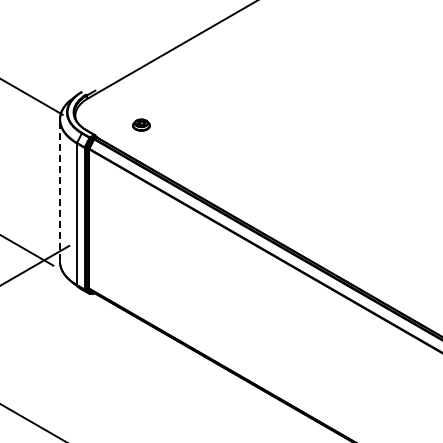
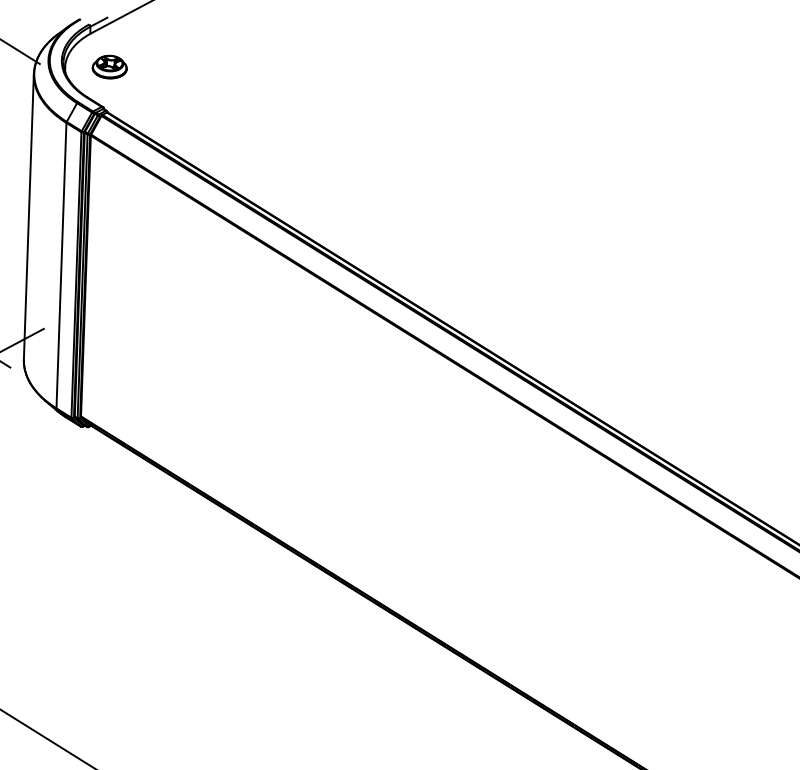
part: (141, 124) -> (109, 65), moved
line: (59, 190) -> (27, 216), dashed -> solid

